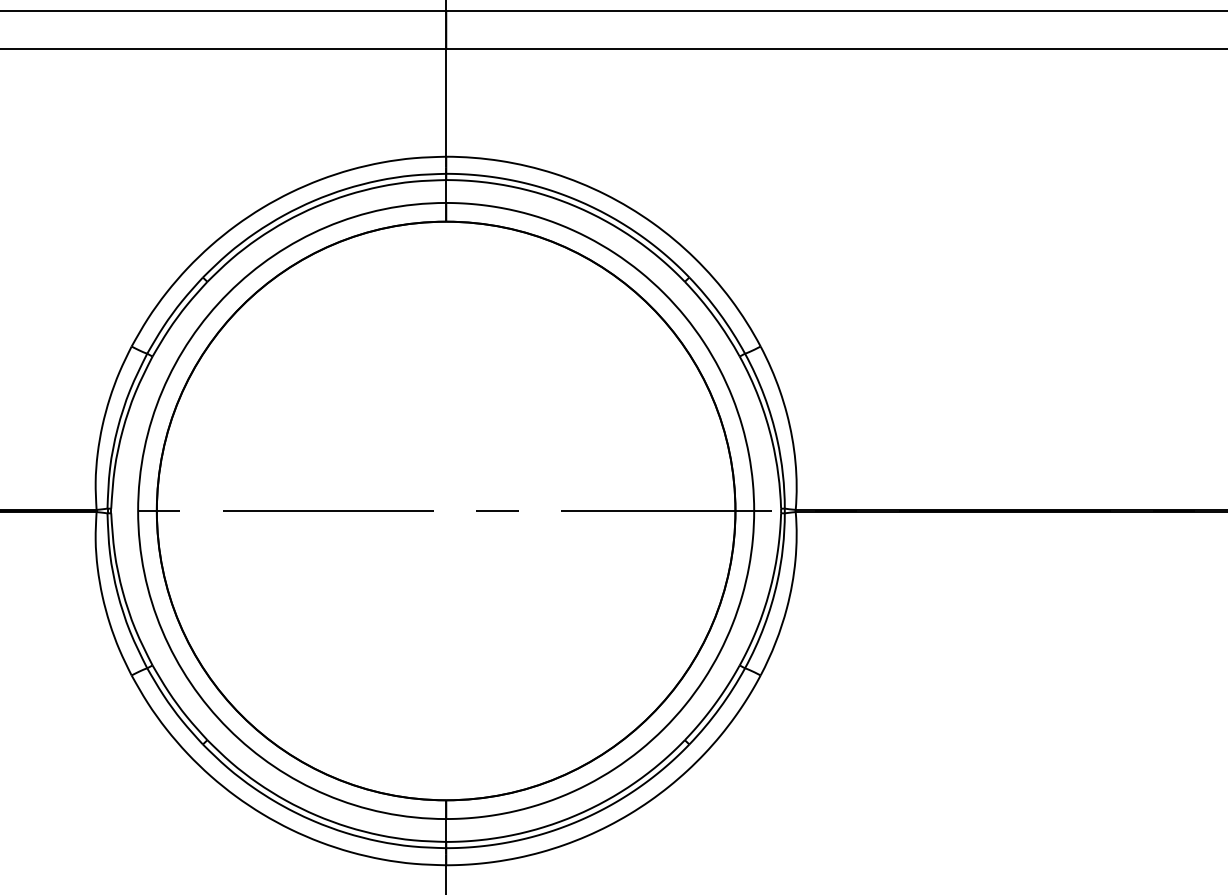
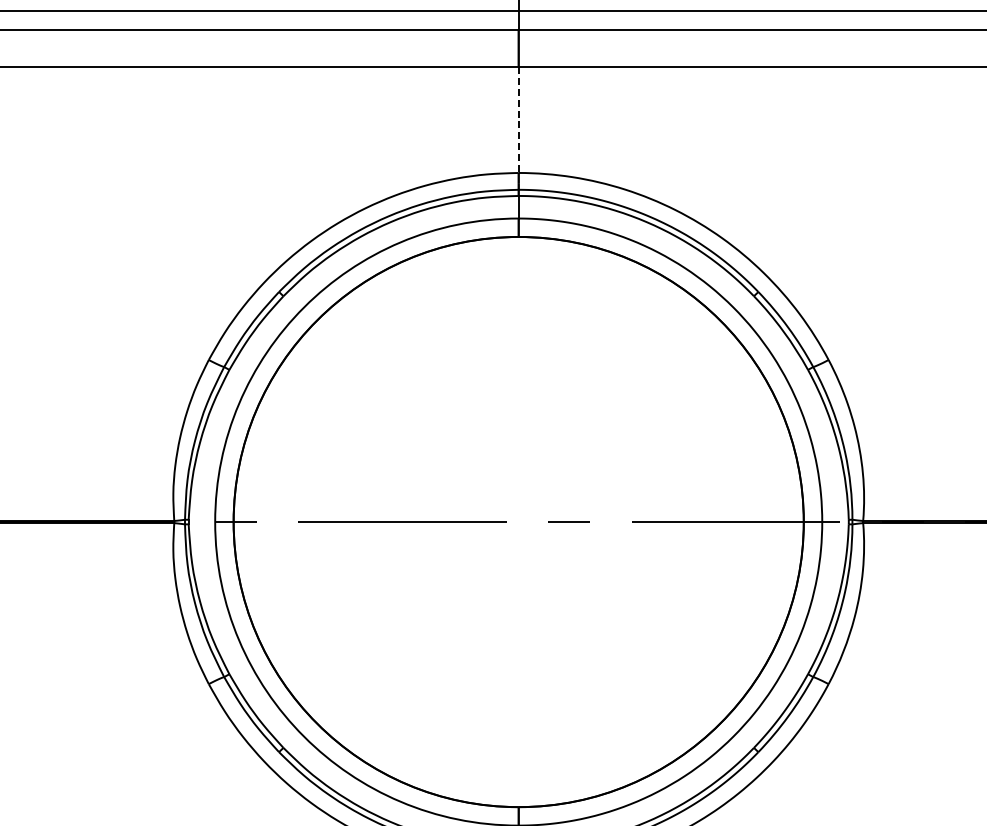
line: (446, 103) -> (519, 120), solid -> dashed

